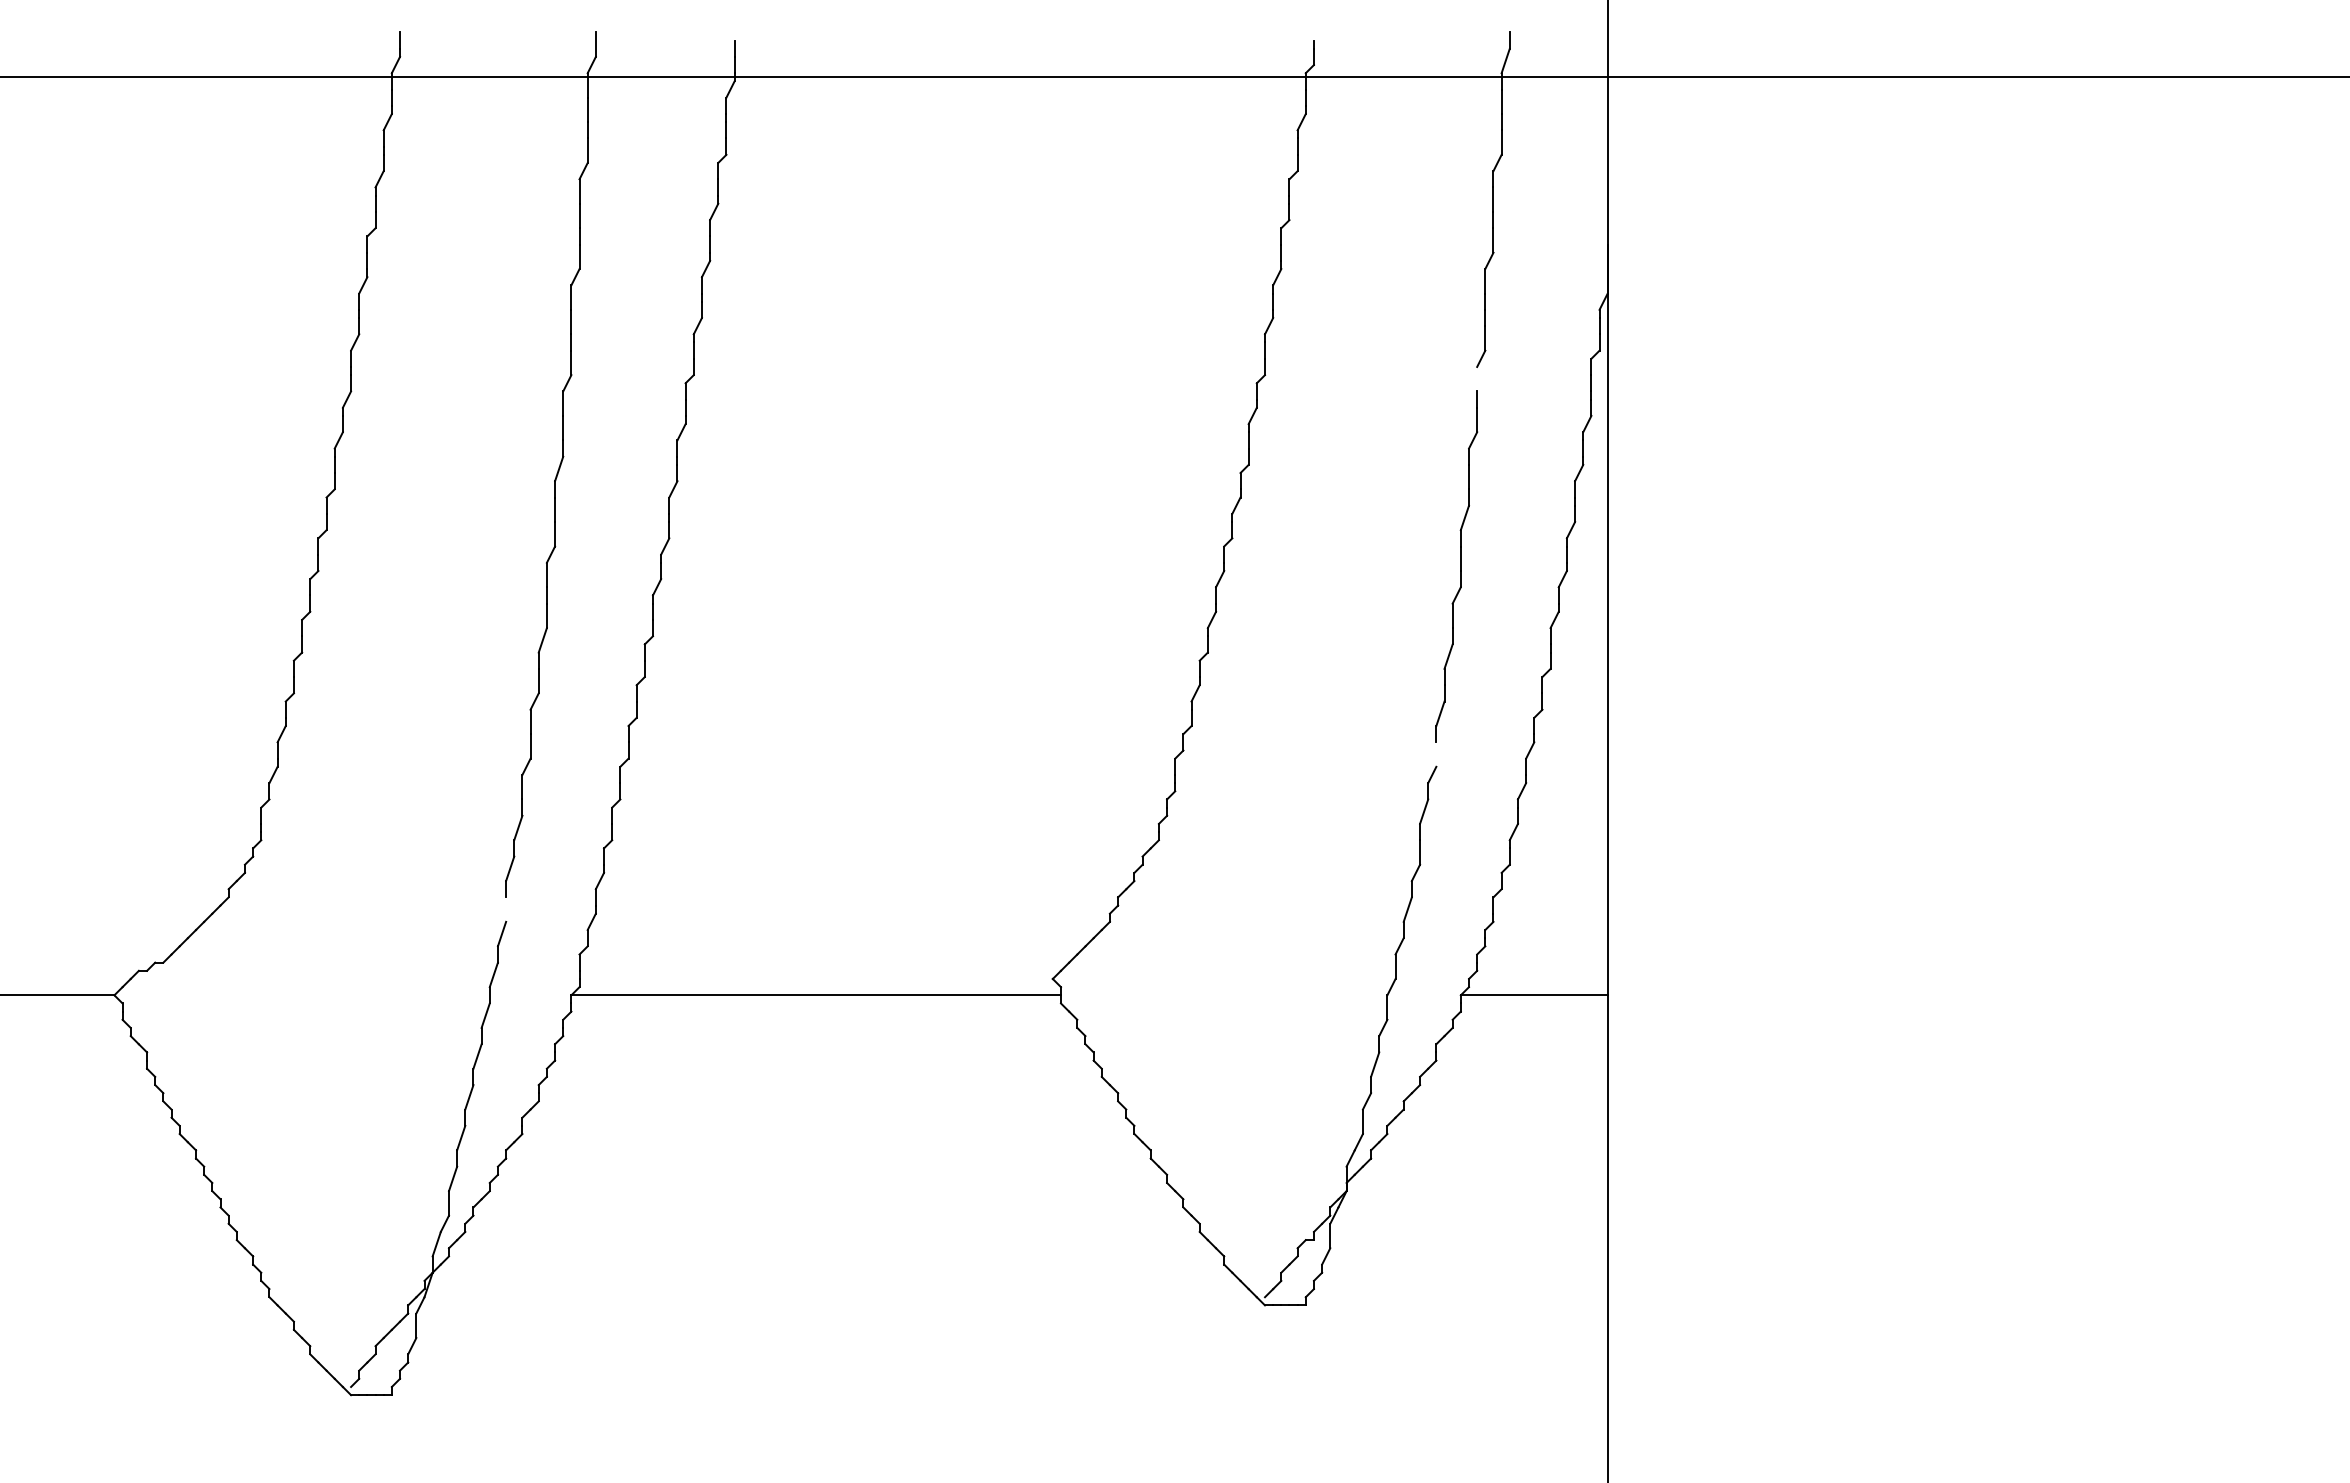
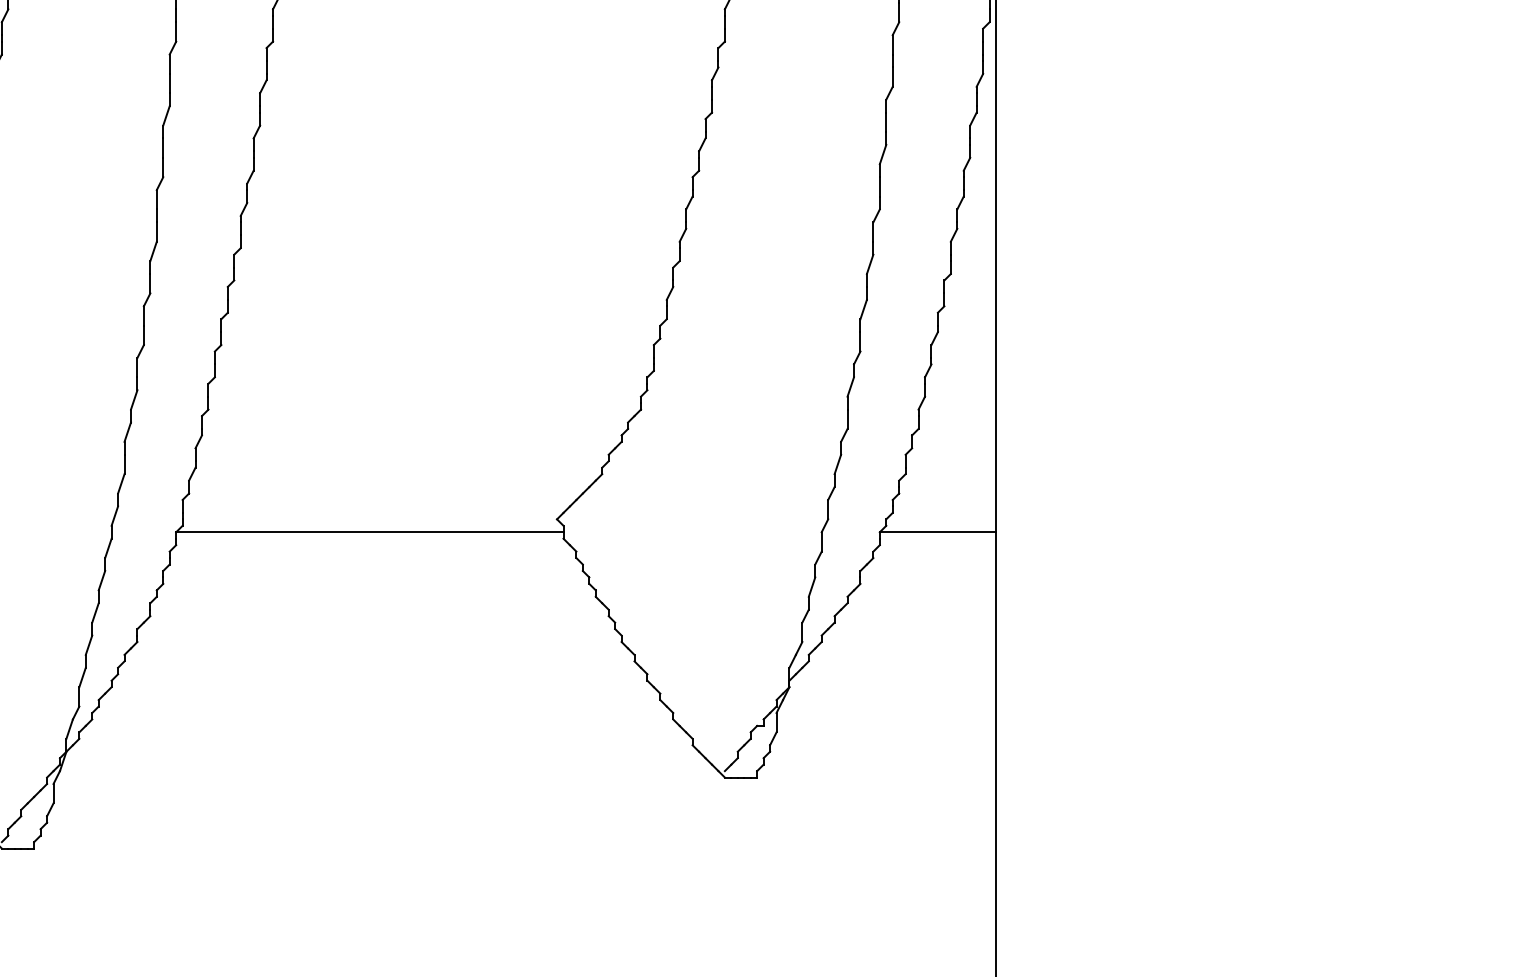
line: (1477, 378) -> (893, 44), added
line: (1436, 754) -> (860, 341), added
line: (506, 909) -> (124, 464), added

